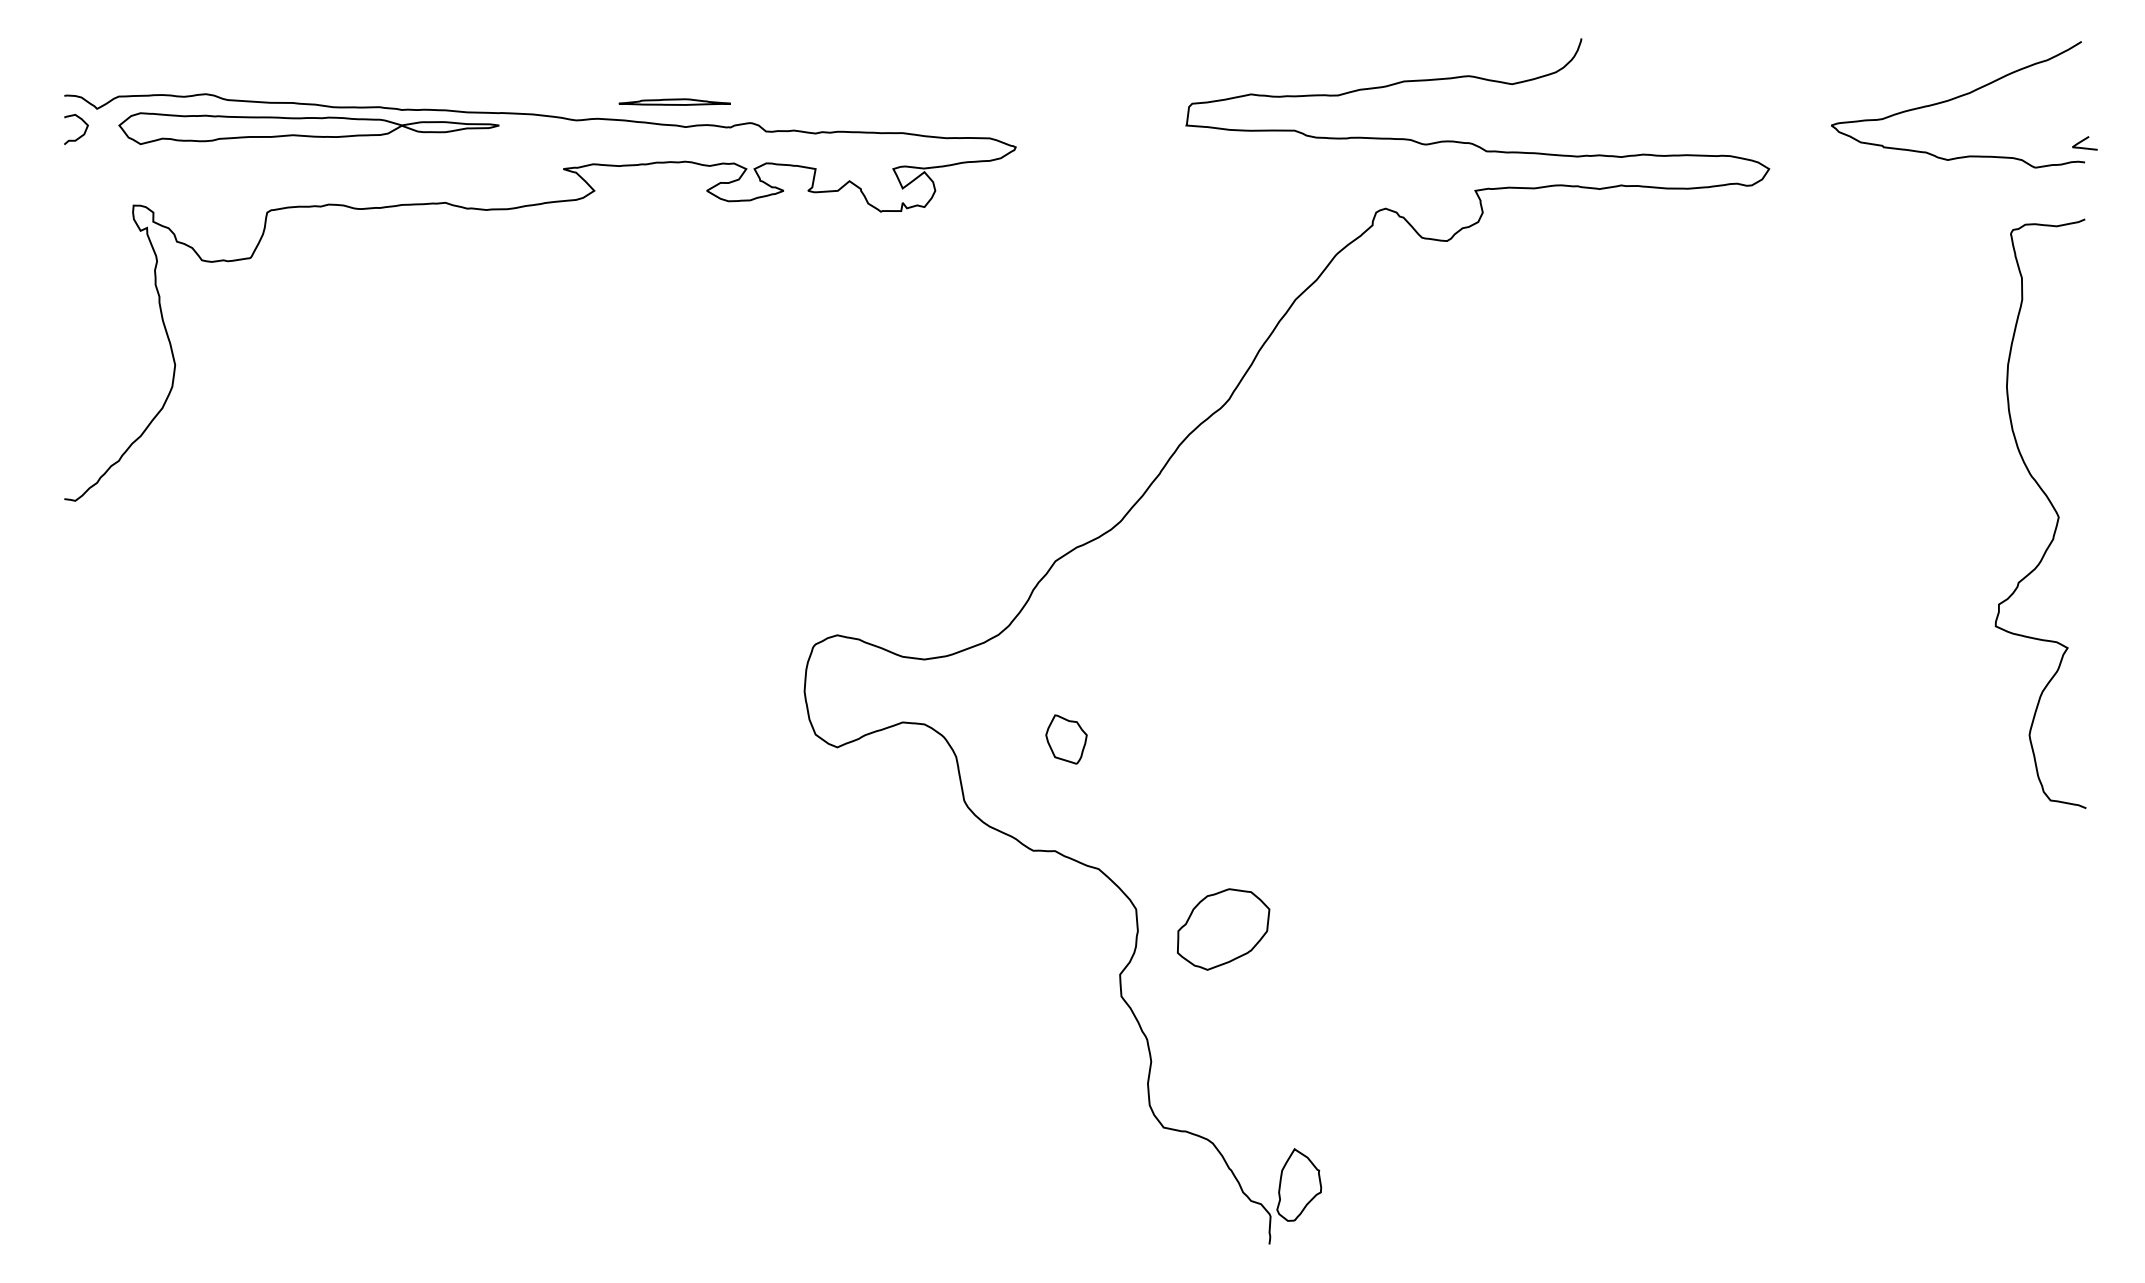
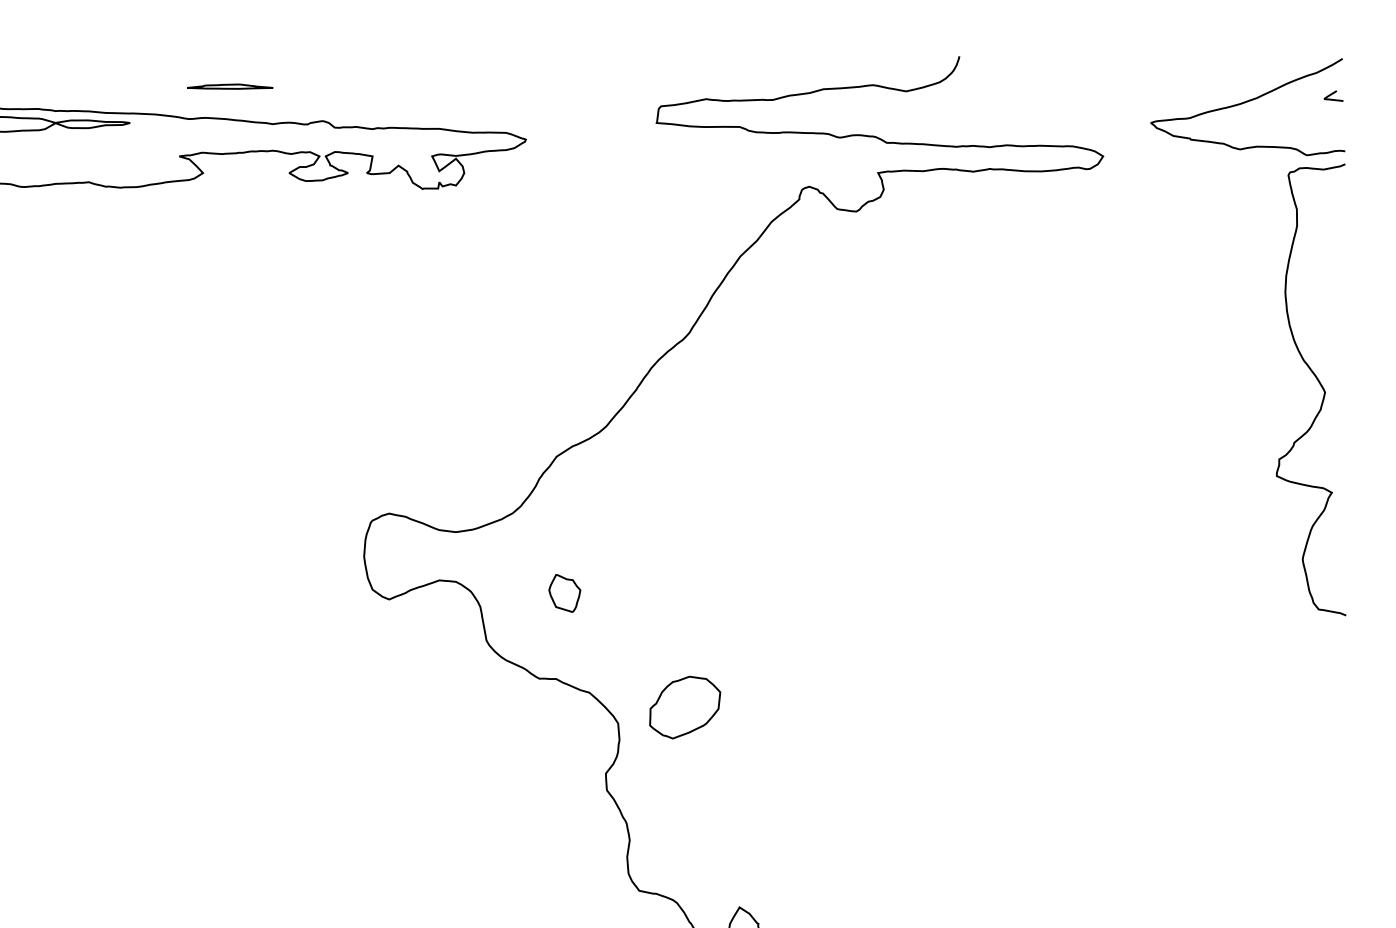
part: (674, 101) -> (229, 86), moved
curve: (2083, 141) -> (1332, 94), moved
curve: (2051, 506) -> (1319, 384), moved
part: (1223, 929) -> (685, 707), moved

